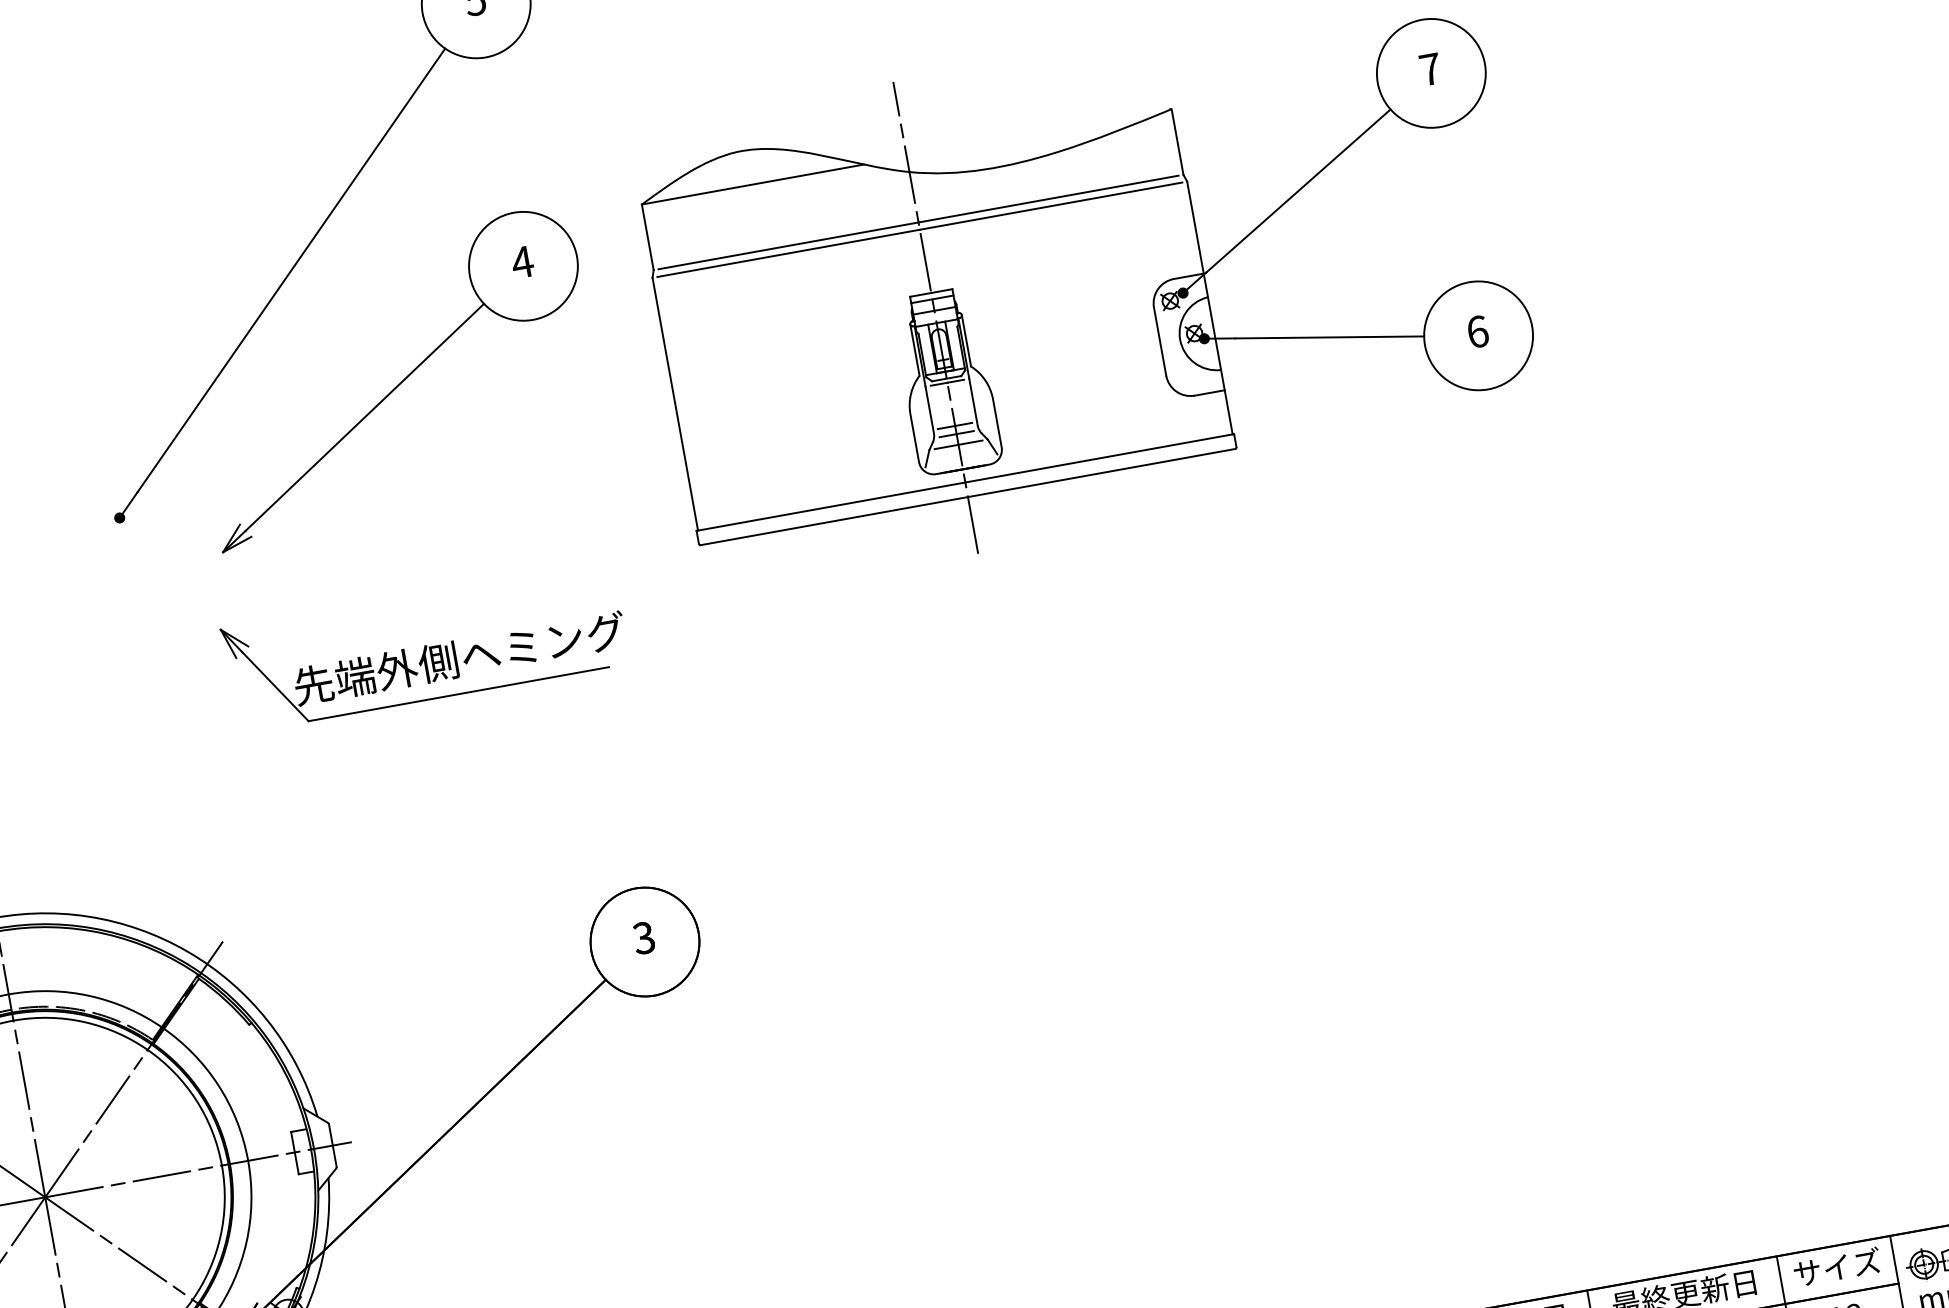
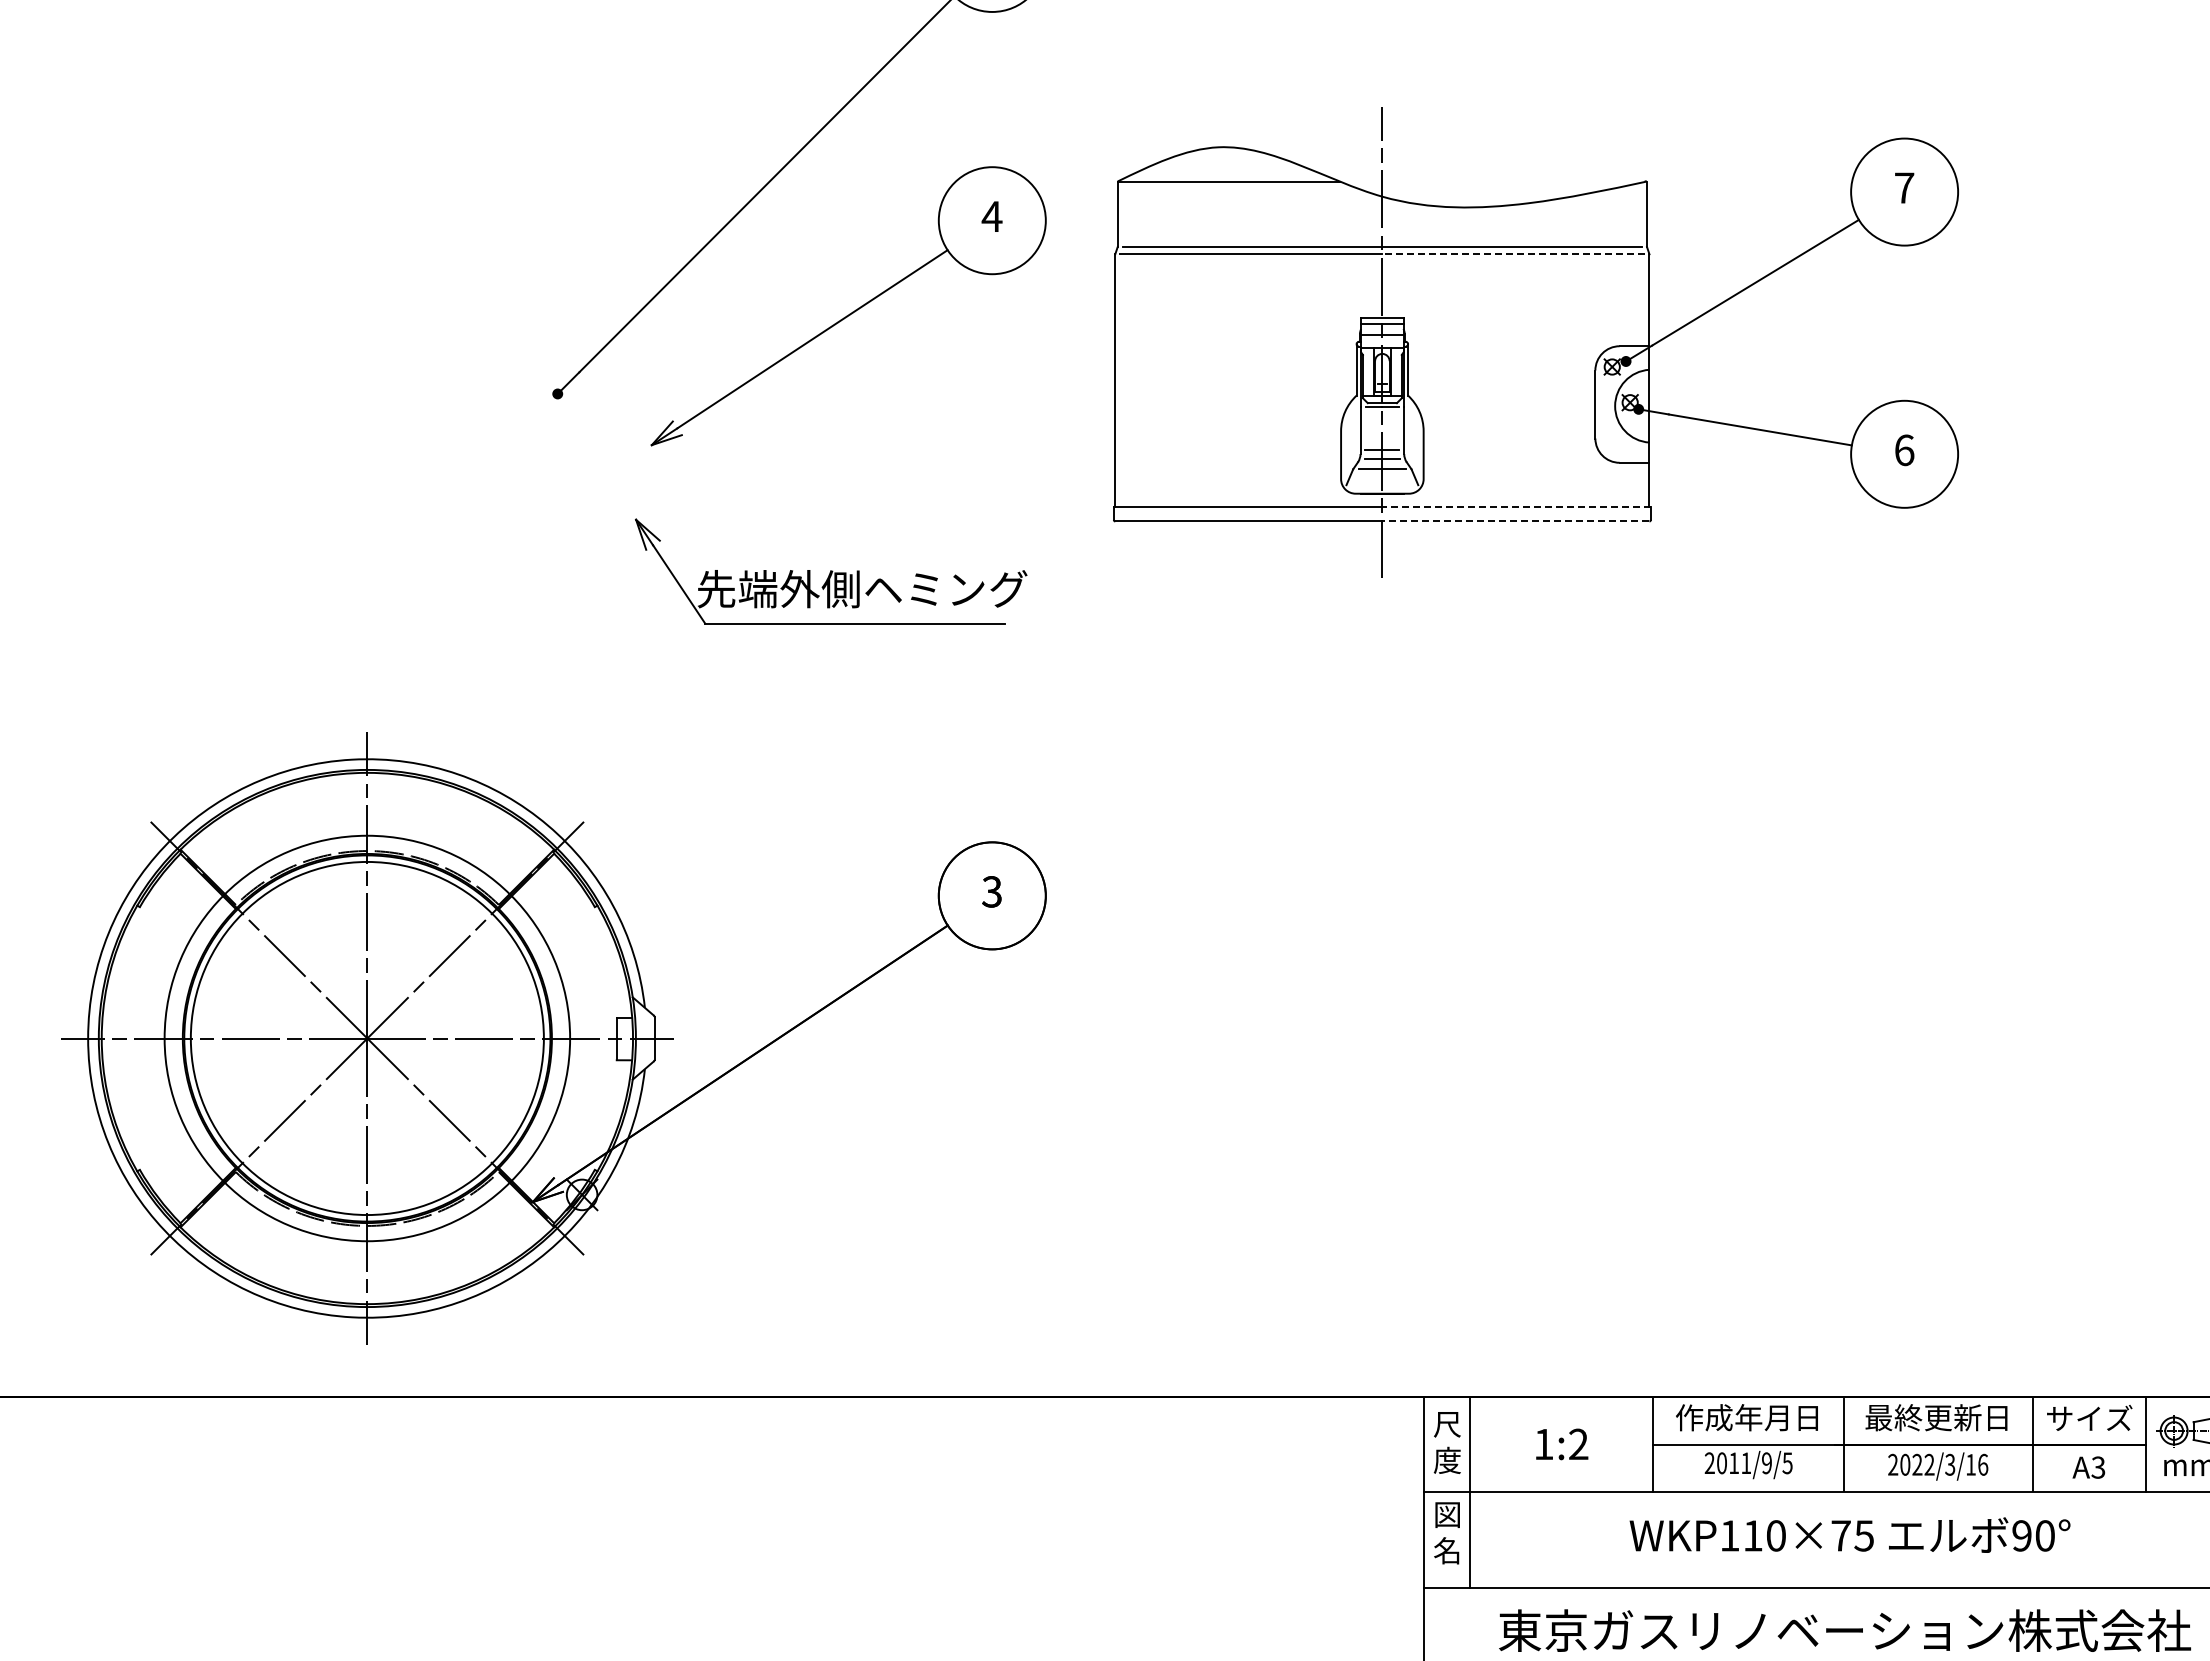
line: (1050, 206) -> (1512, 254), solid -> dashed
line: (1099, 457) -> (1516, 506), solid -> dashed
line: (1101, 473) -> (1515, 521), solid -> dashed

